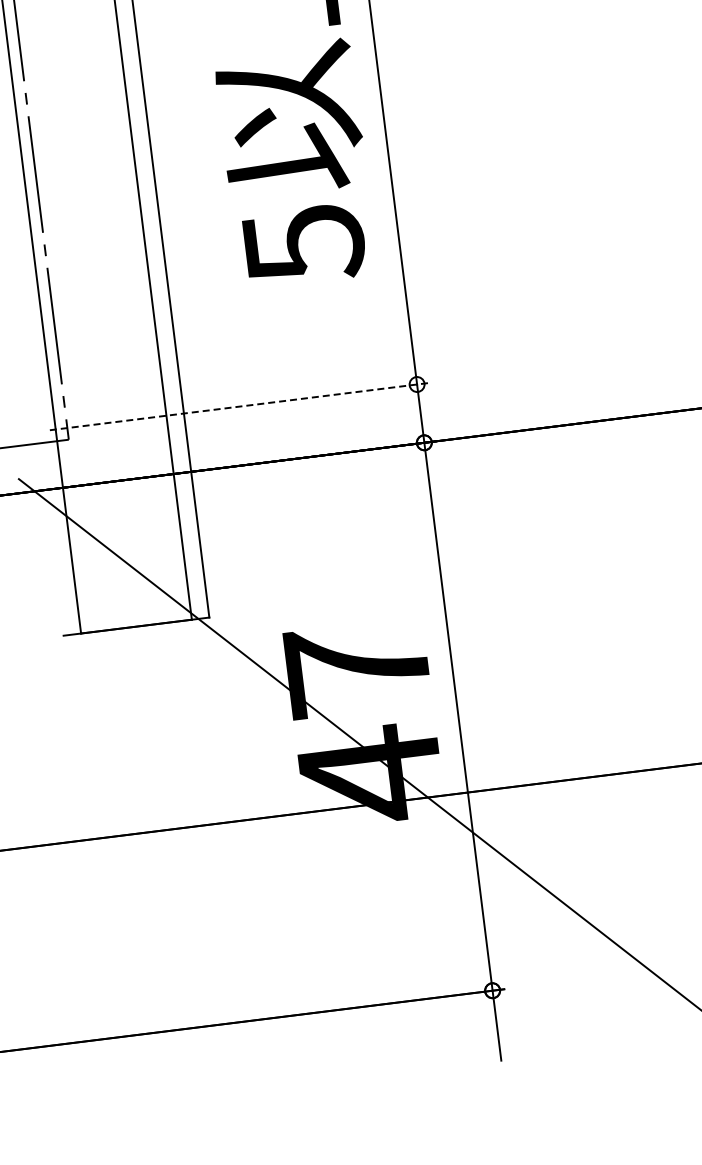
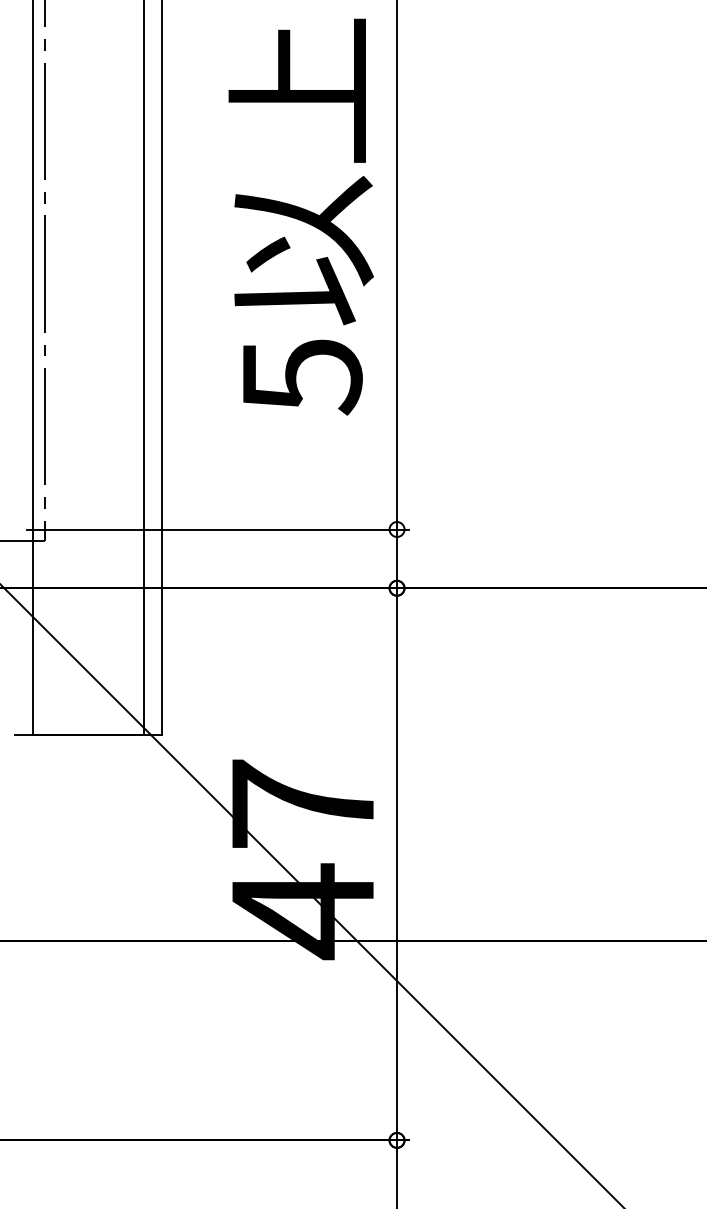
line: (238, 406) -> (217, 529), dashed -> solid

